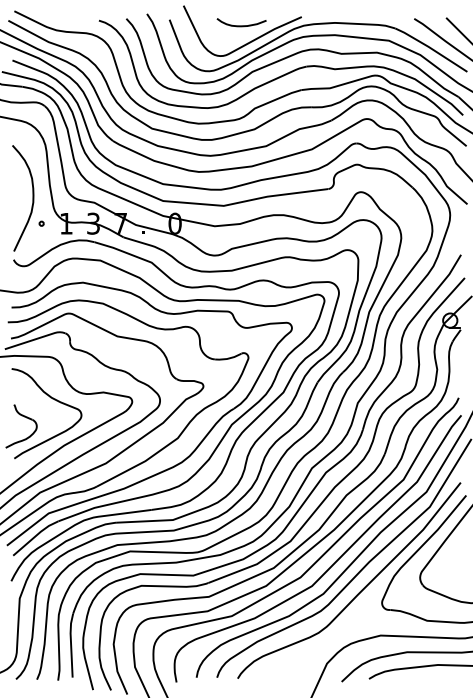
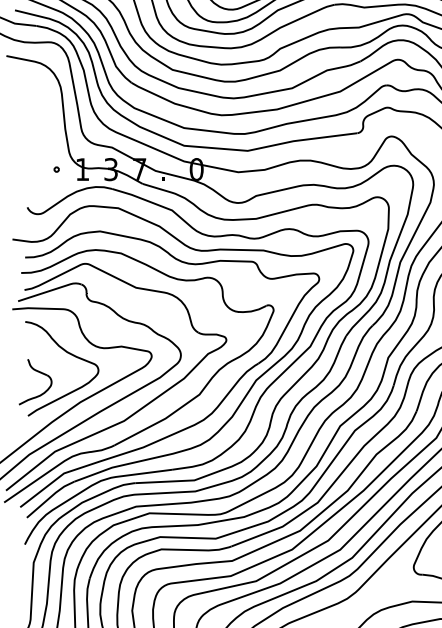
curve: (32, 198) -> (47, 143), removed

